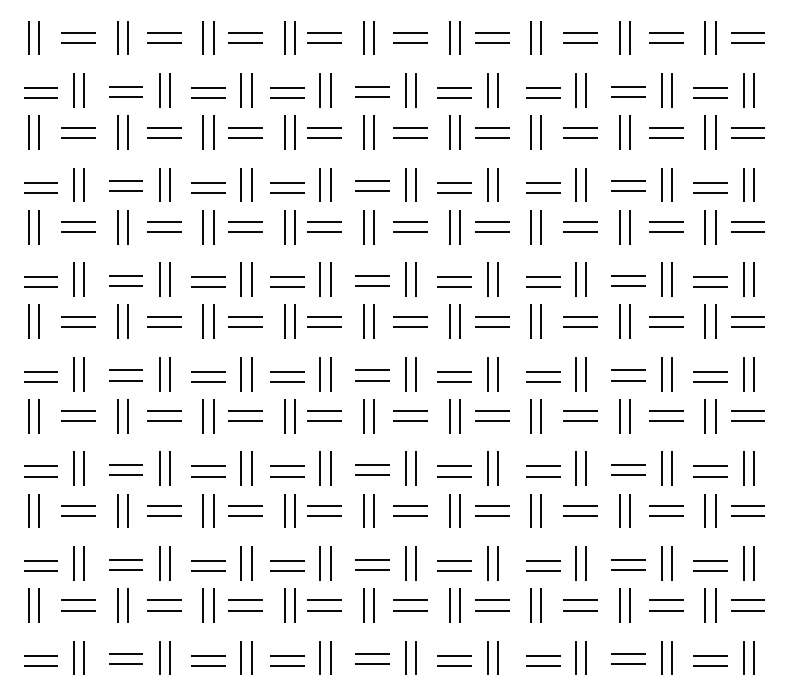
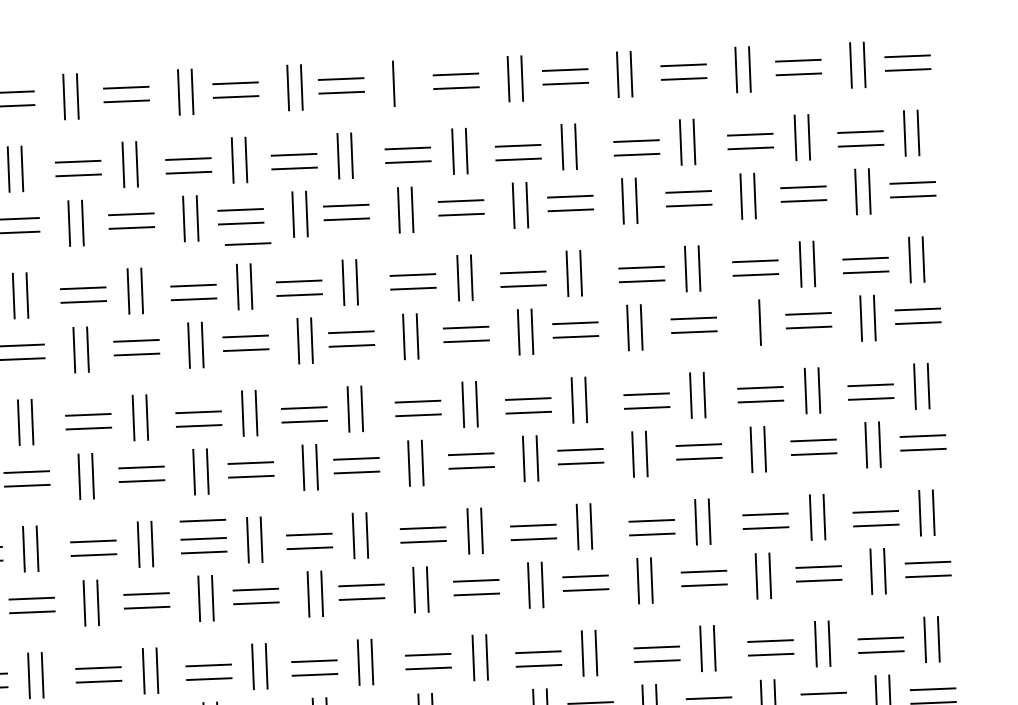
line: (373, 37) -> (406, 82), removed
line: (250, 152) -> (248, 243), added
line: (619, 227) -> (746, 323), removed
line: (208, 357) -> (203, 519), added

